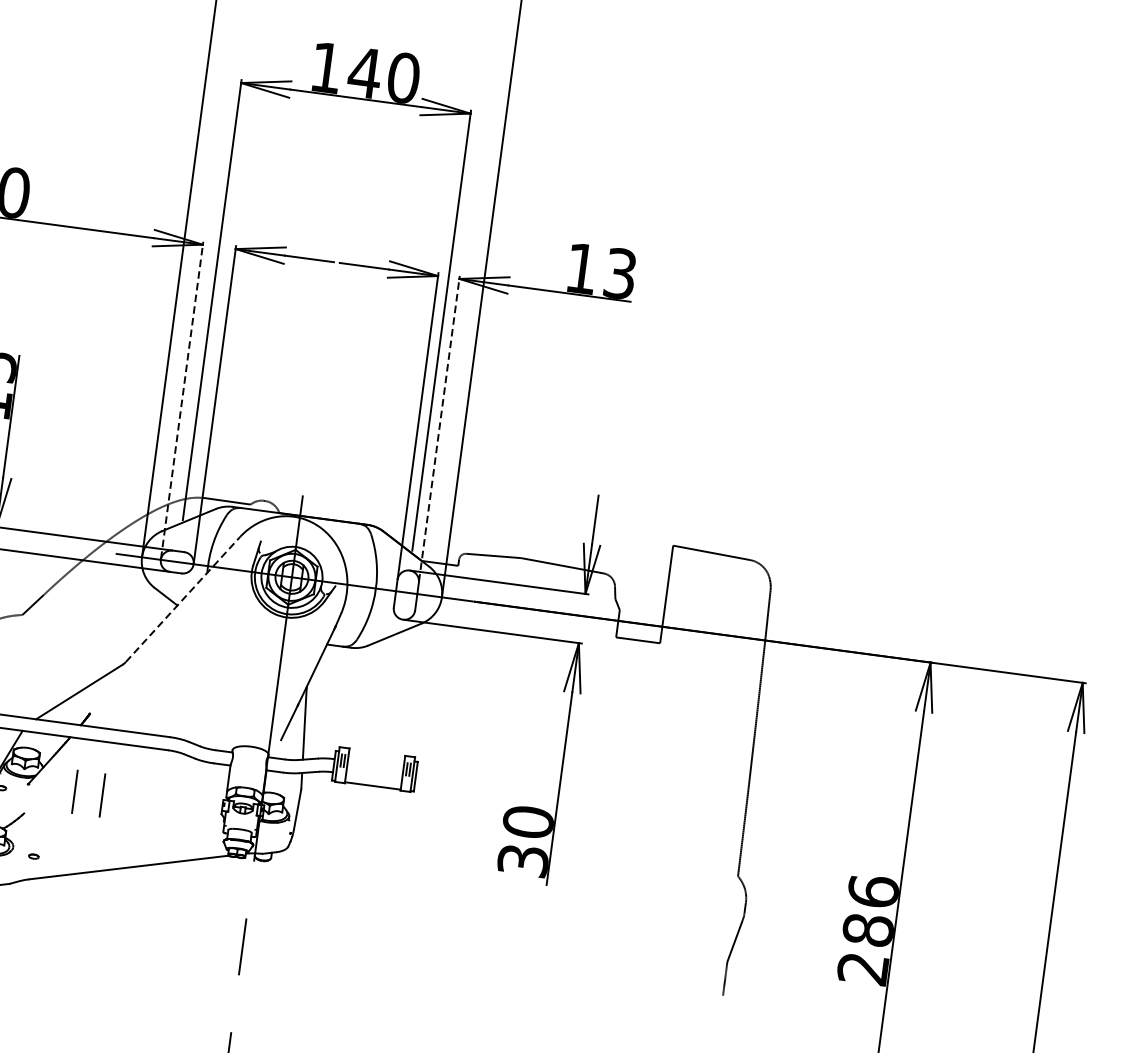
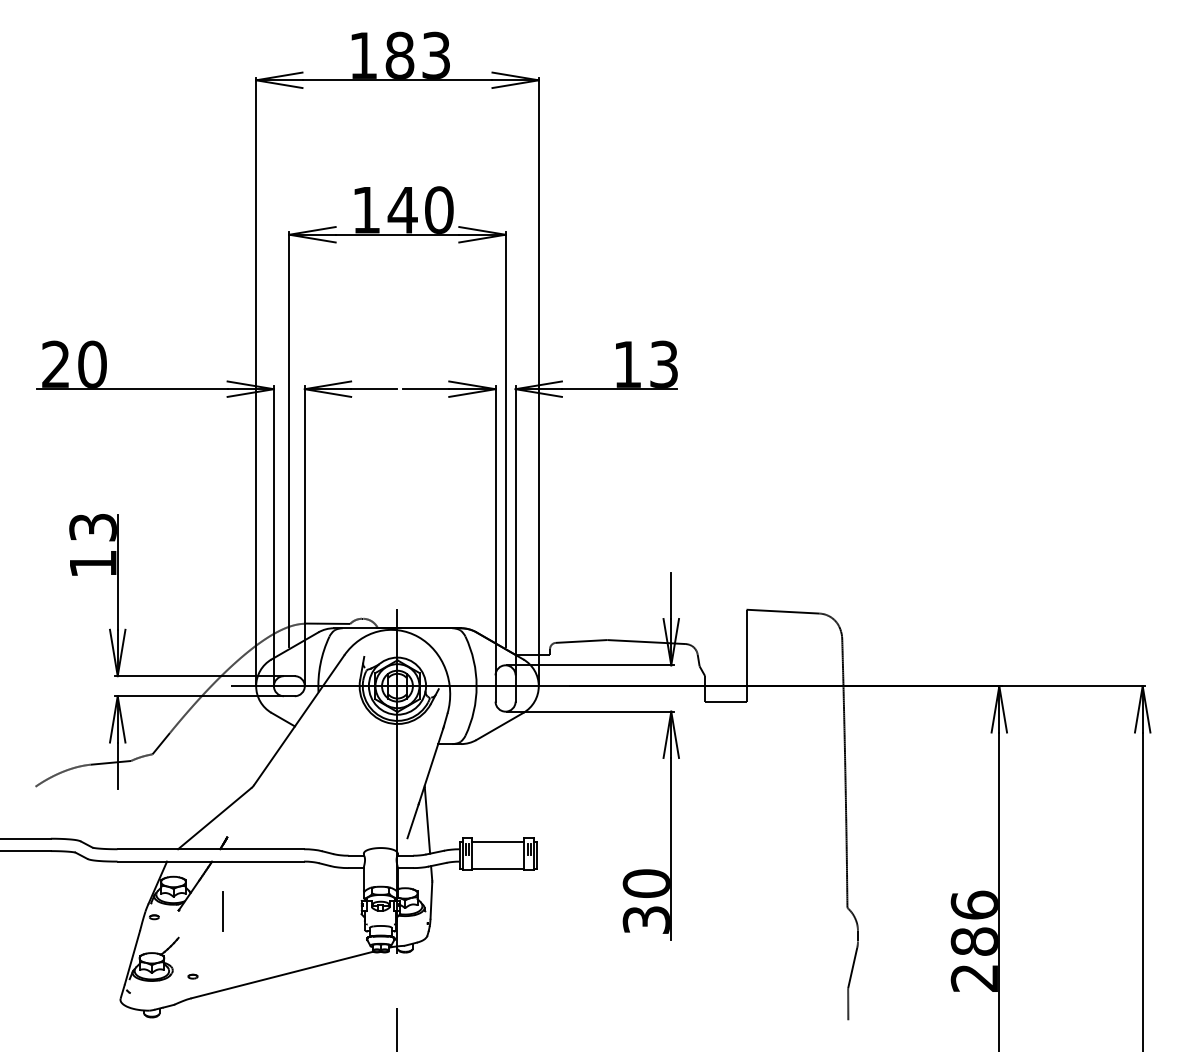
line: (181, 399) -> (273, 535), dashed -> solid
line: (439, 428) -> (515, 530), dashed -> solid
line: (183, 599) -> (299, 720), dashed -> solid
line: (376, 756) -> (497, 841), added
line: (101, 795) -> (248, 911), removed

